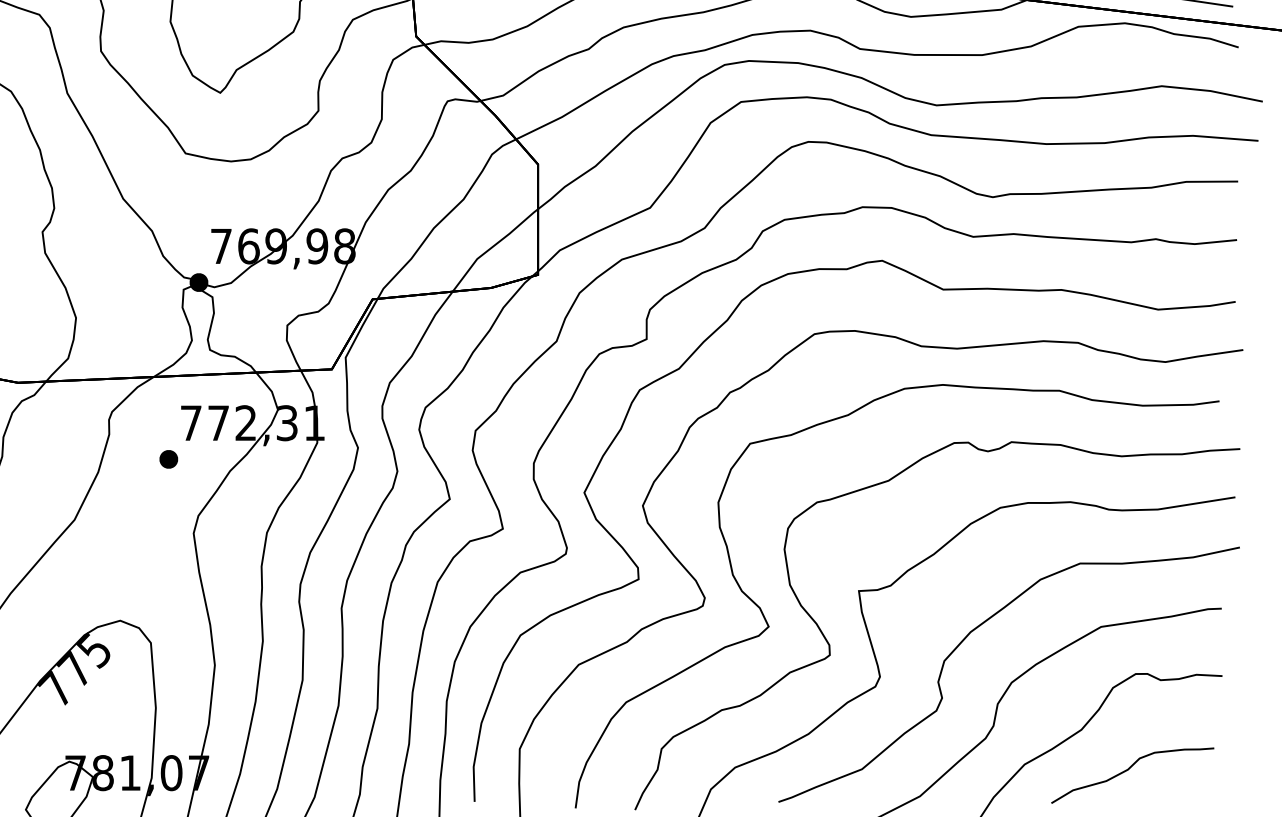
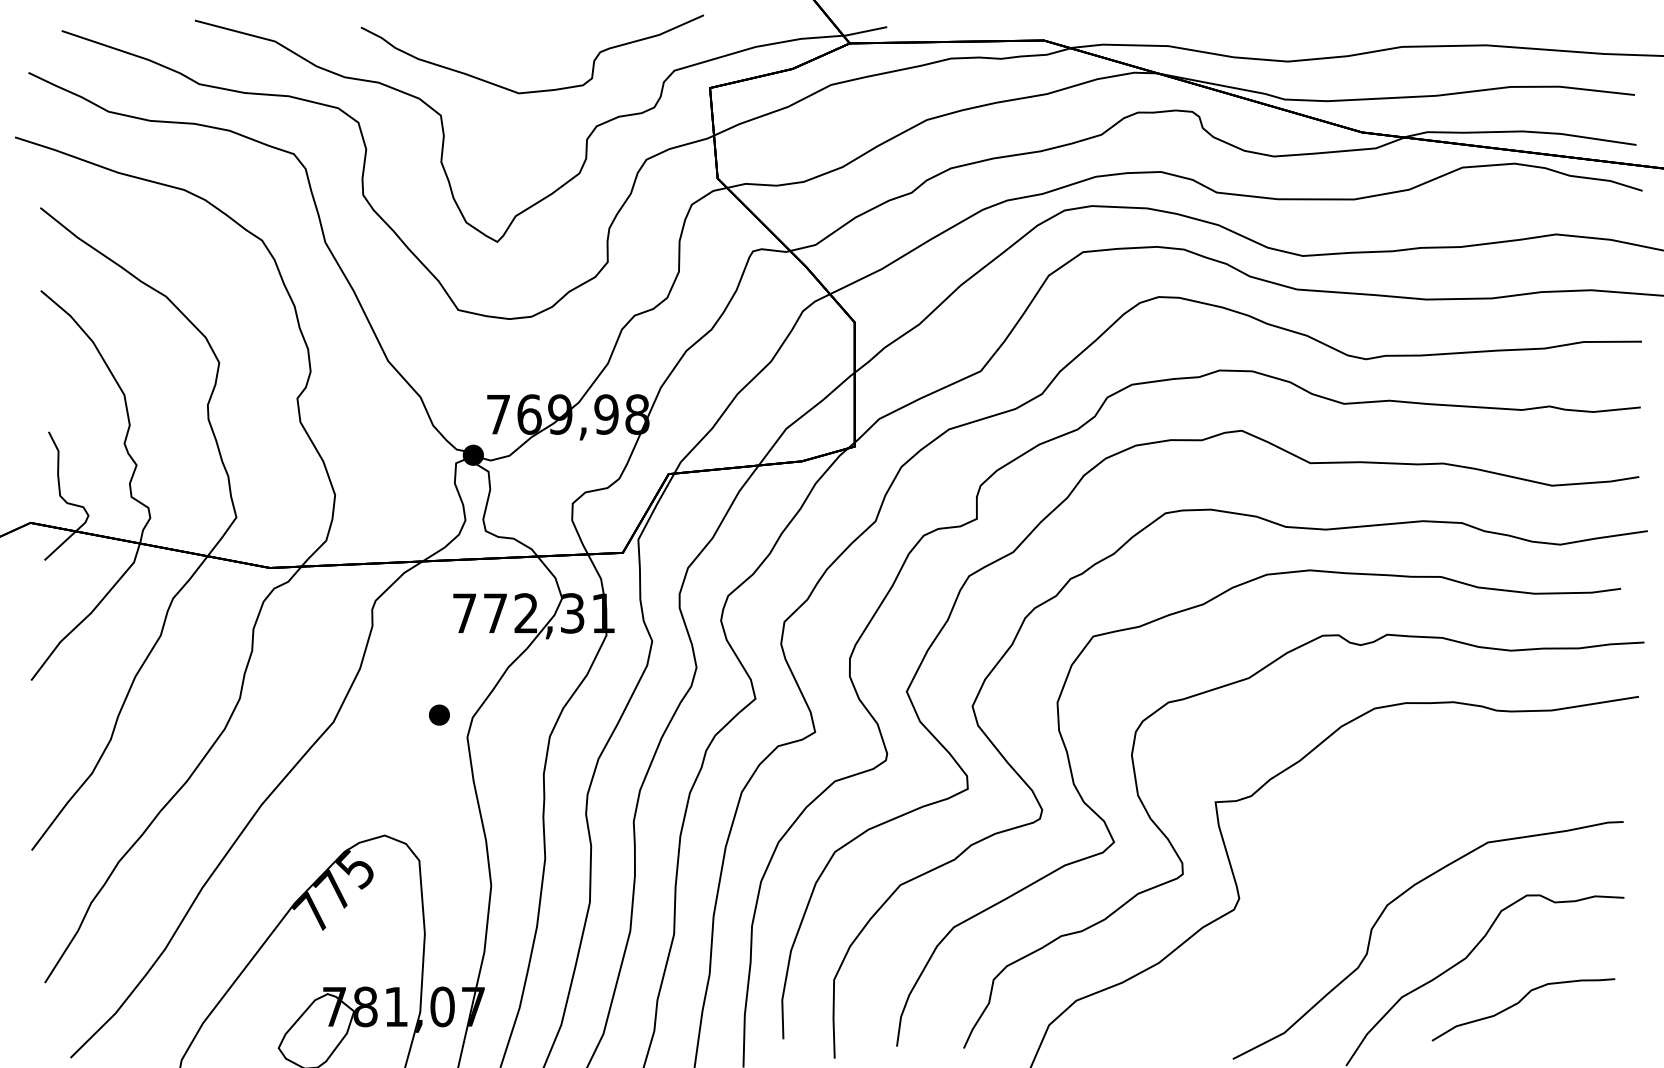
part: (168, 458) -> (439, 714), moved
part: (966, 638) -> (1336, 855), removed

